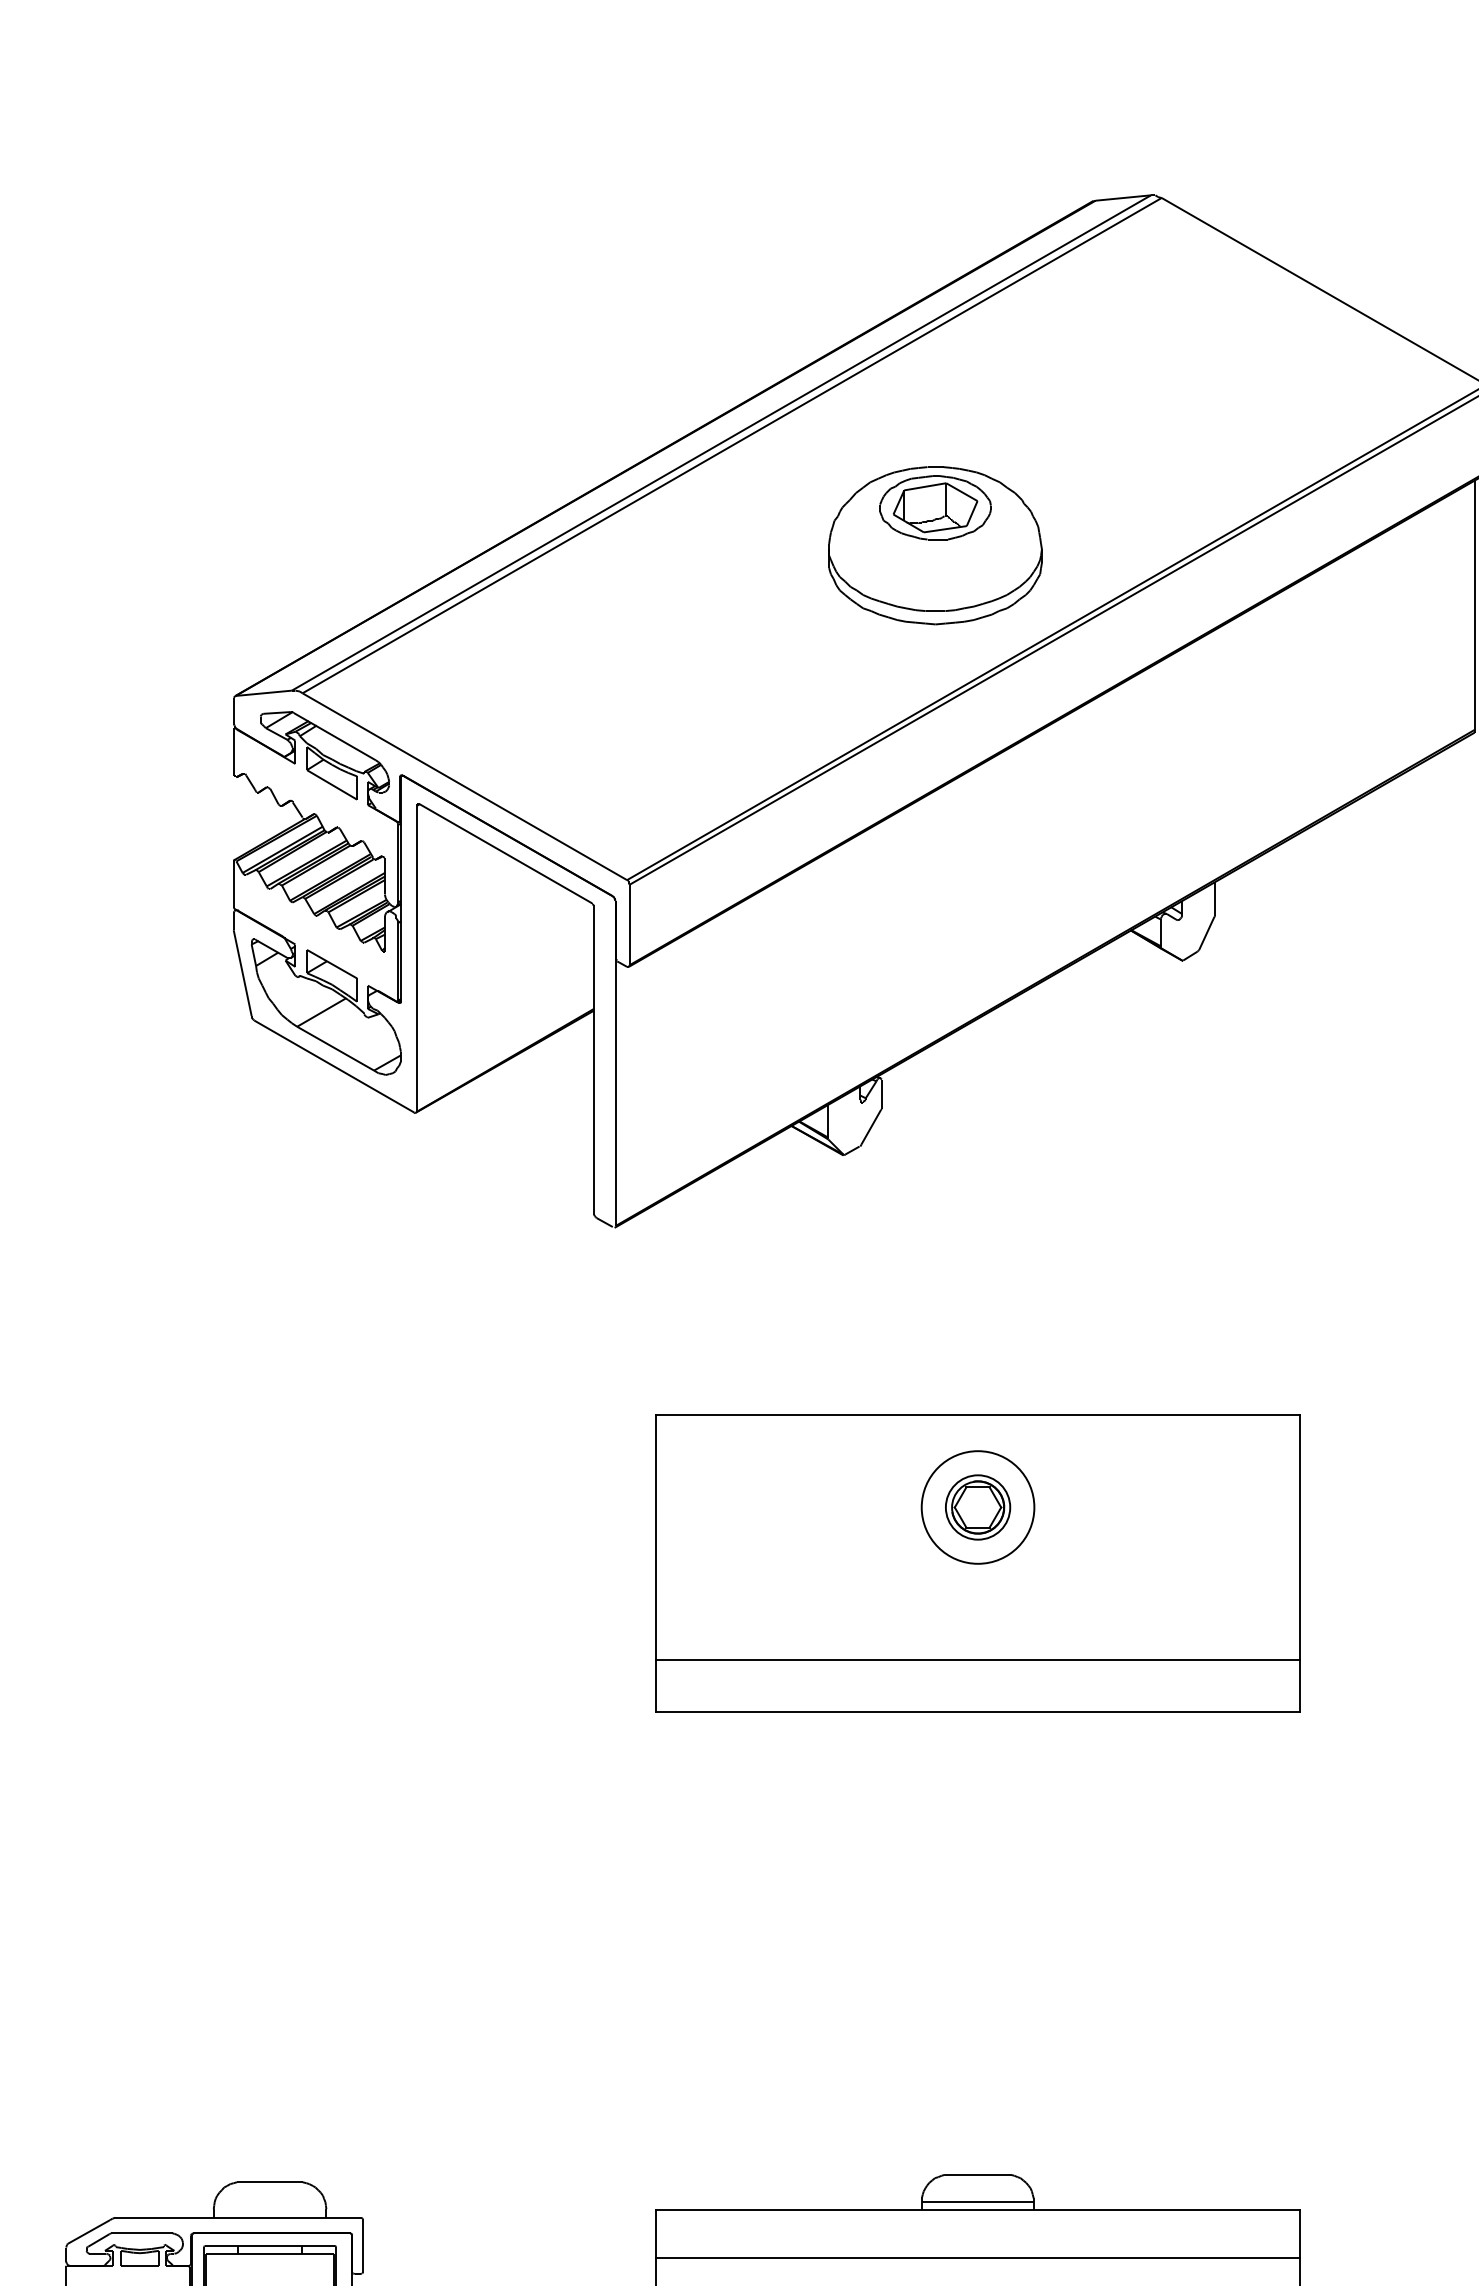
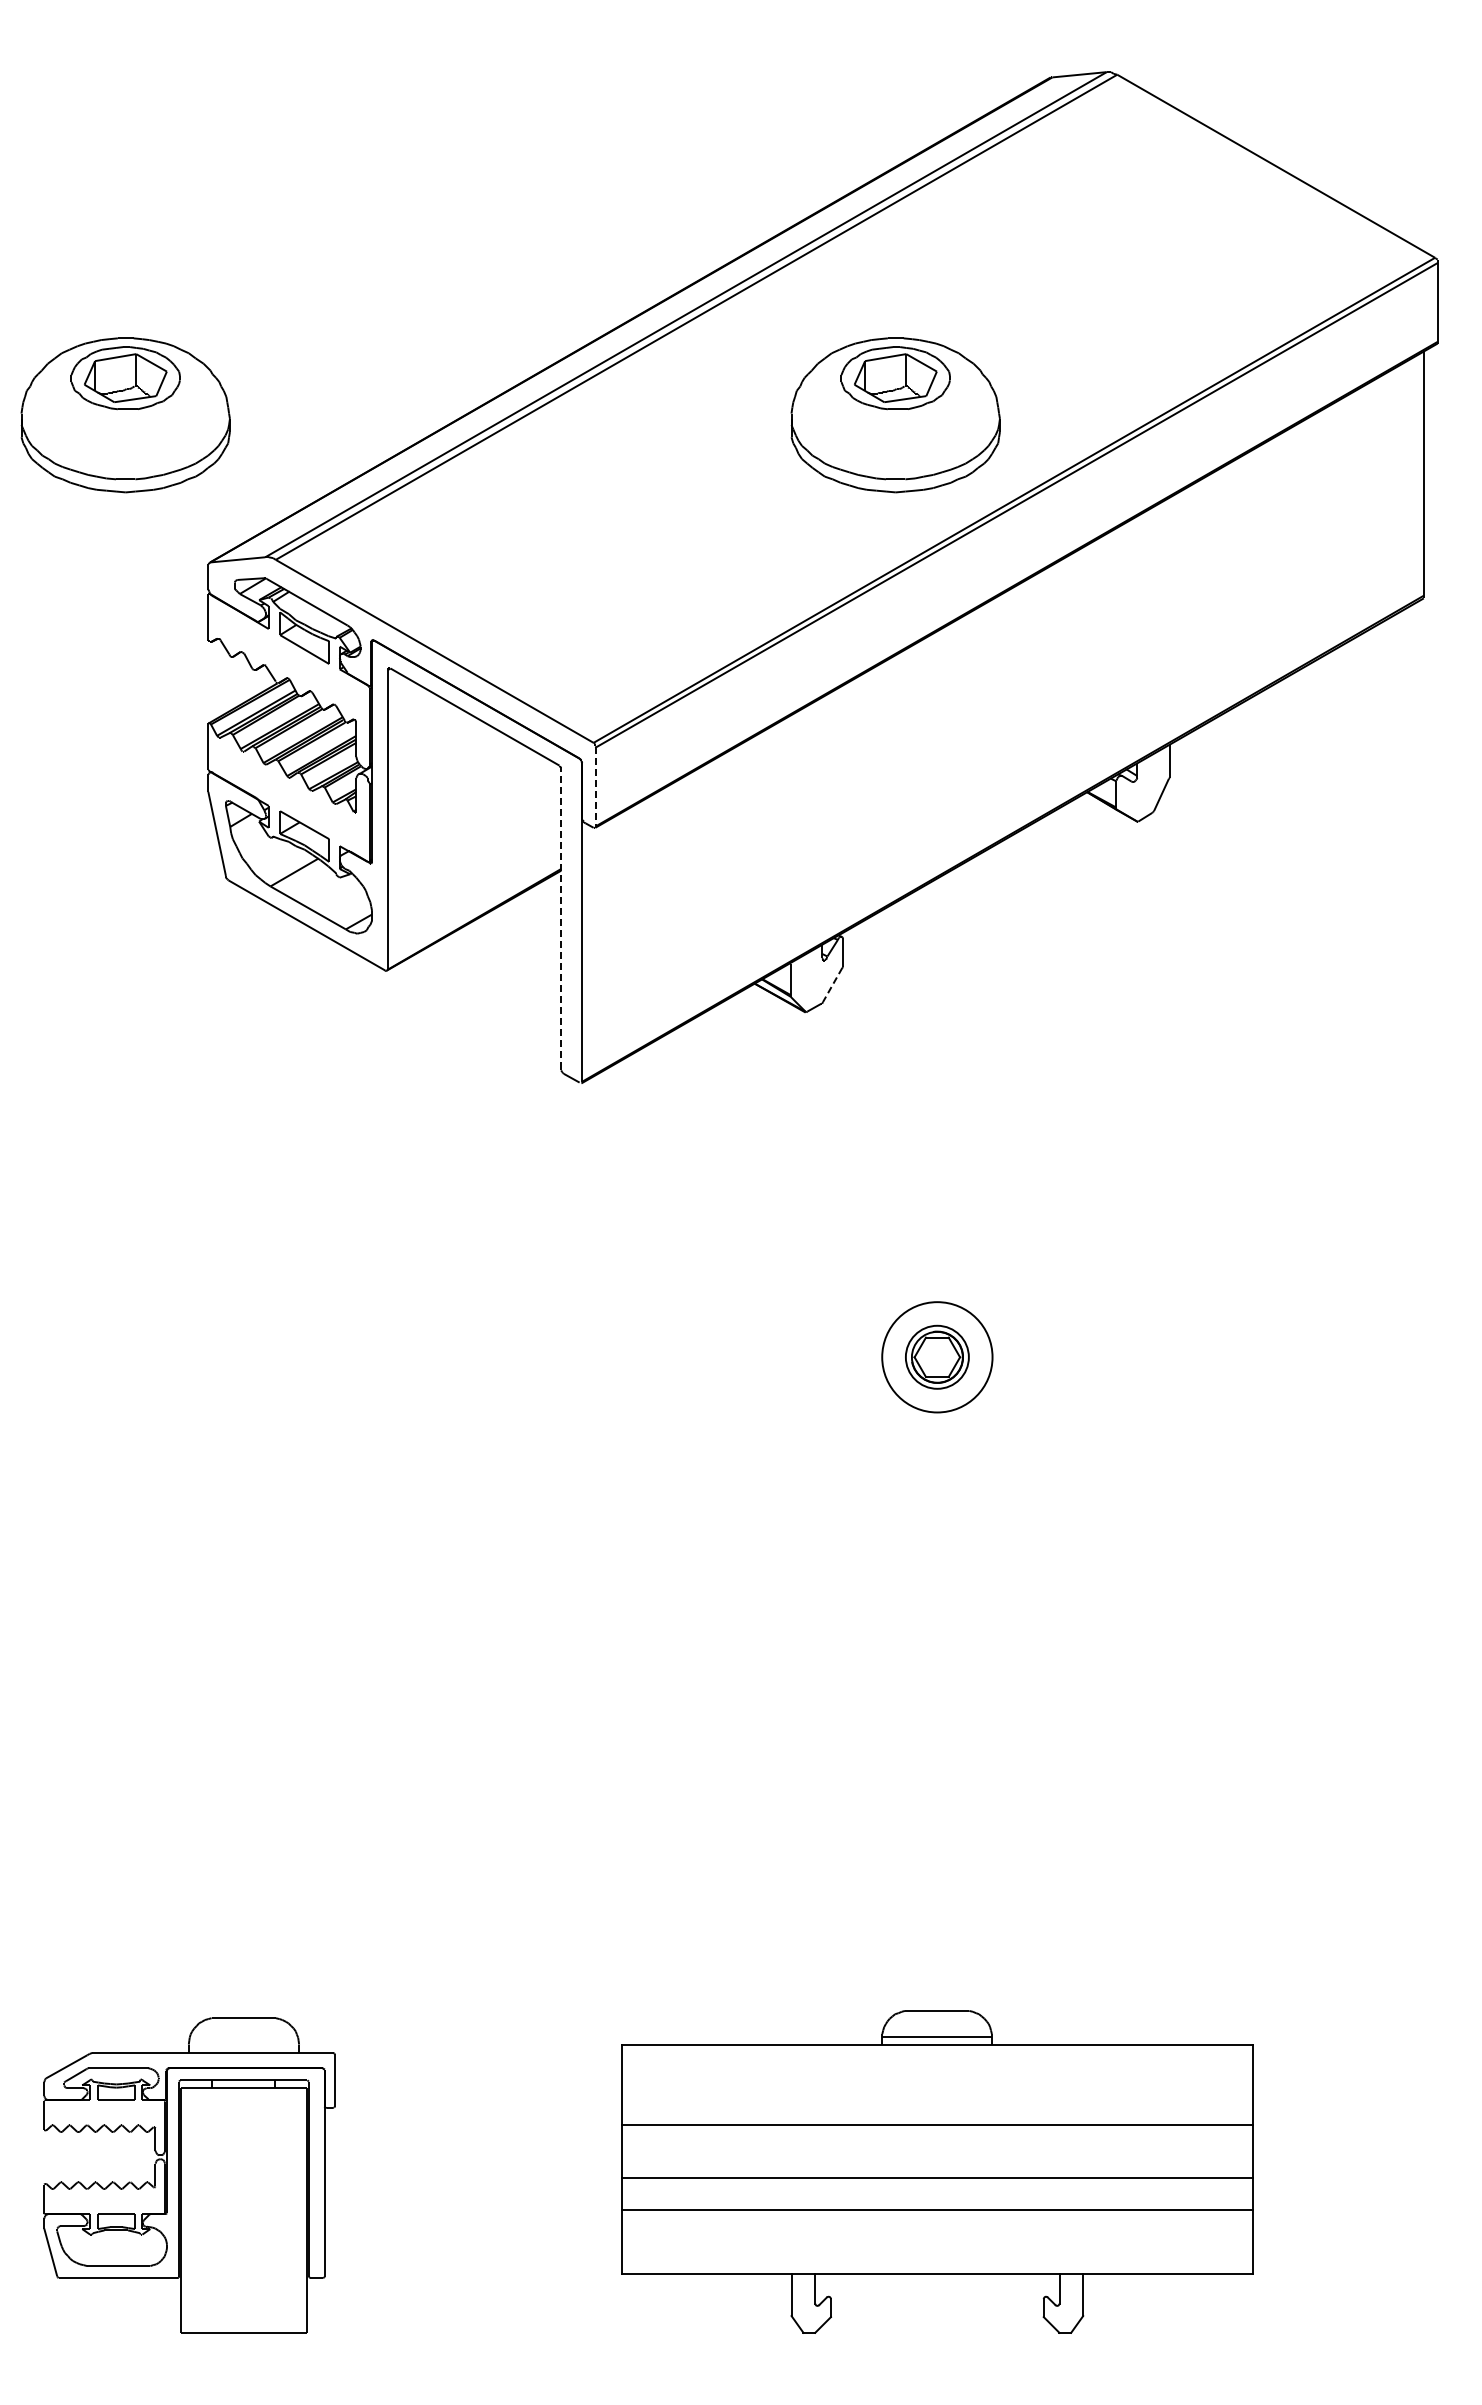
part: (149, 545) -> (125, 415), added
line: (630, 925) -> (596, 787), solid -> dashed
line: (594, 1059) -> (561, 918), solid -> dashed
line: (870, 1126) -> (832, 984), solid -> dashed
part: (978, 1562) -> (937, 1411), removed
line: (978, 2258) -> (937, 2092), removed

